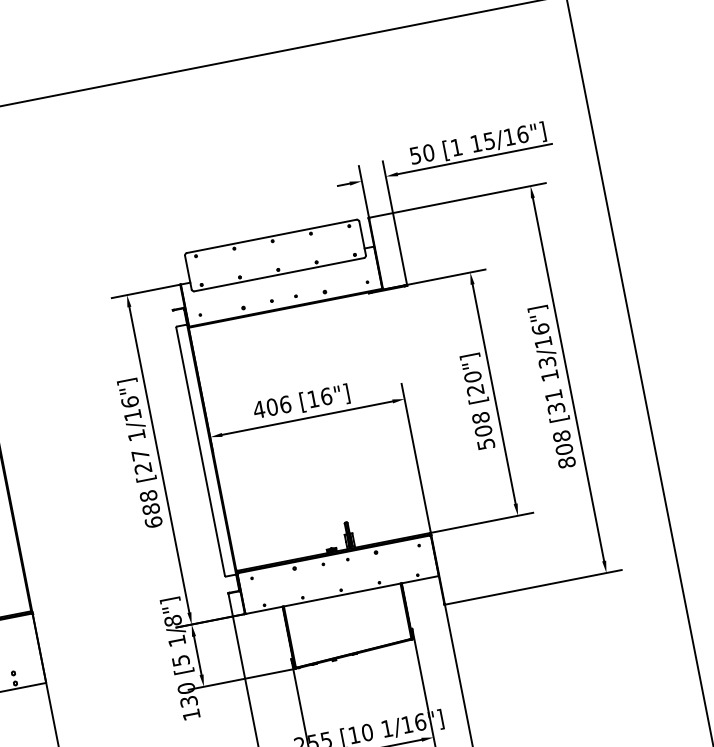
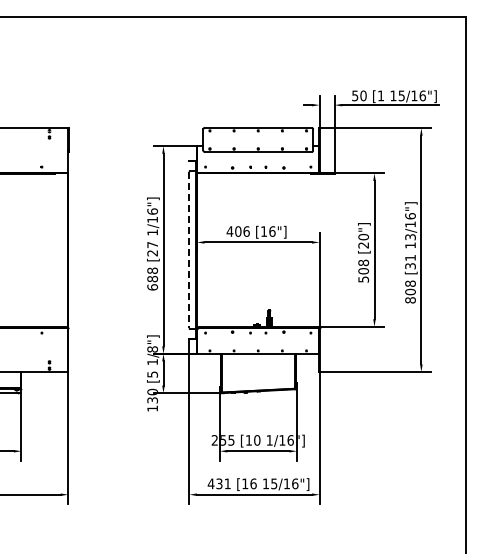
line: (200, 452) -> (189, 250), solid -> dashed

